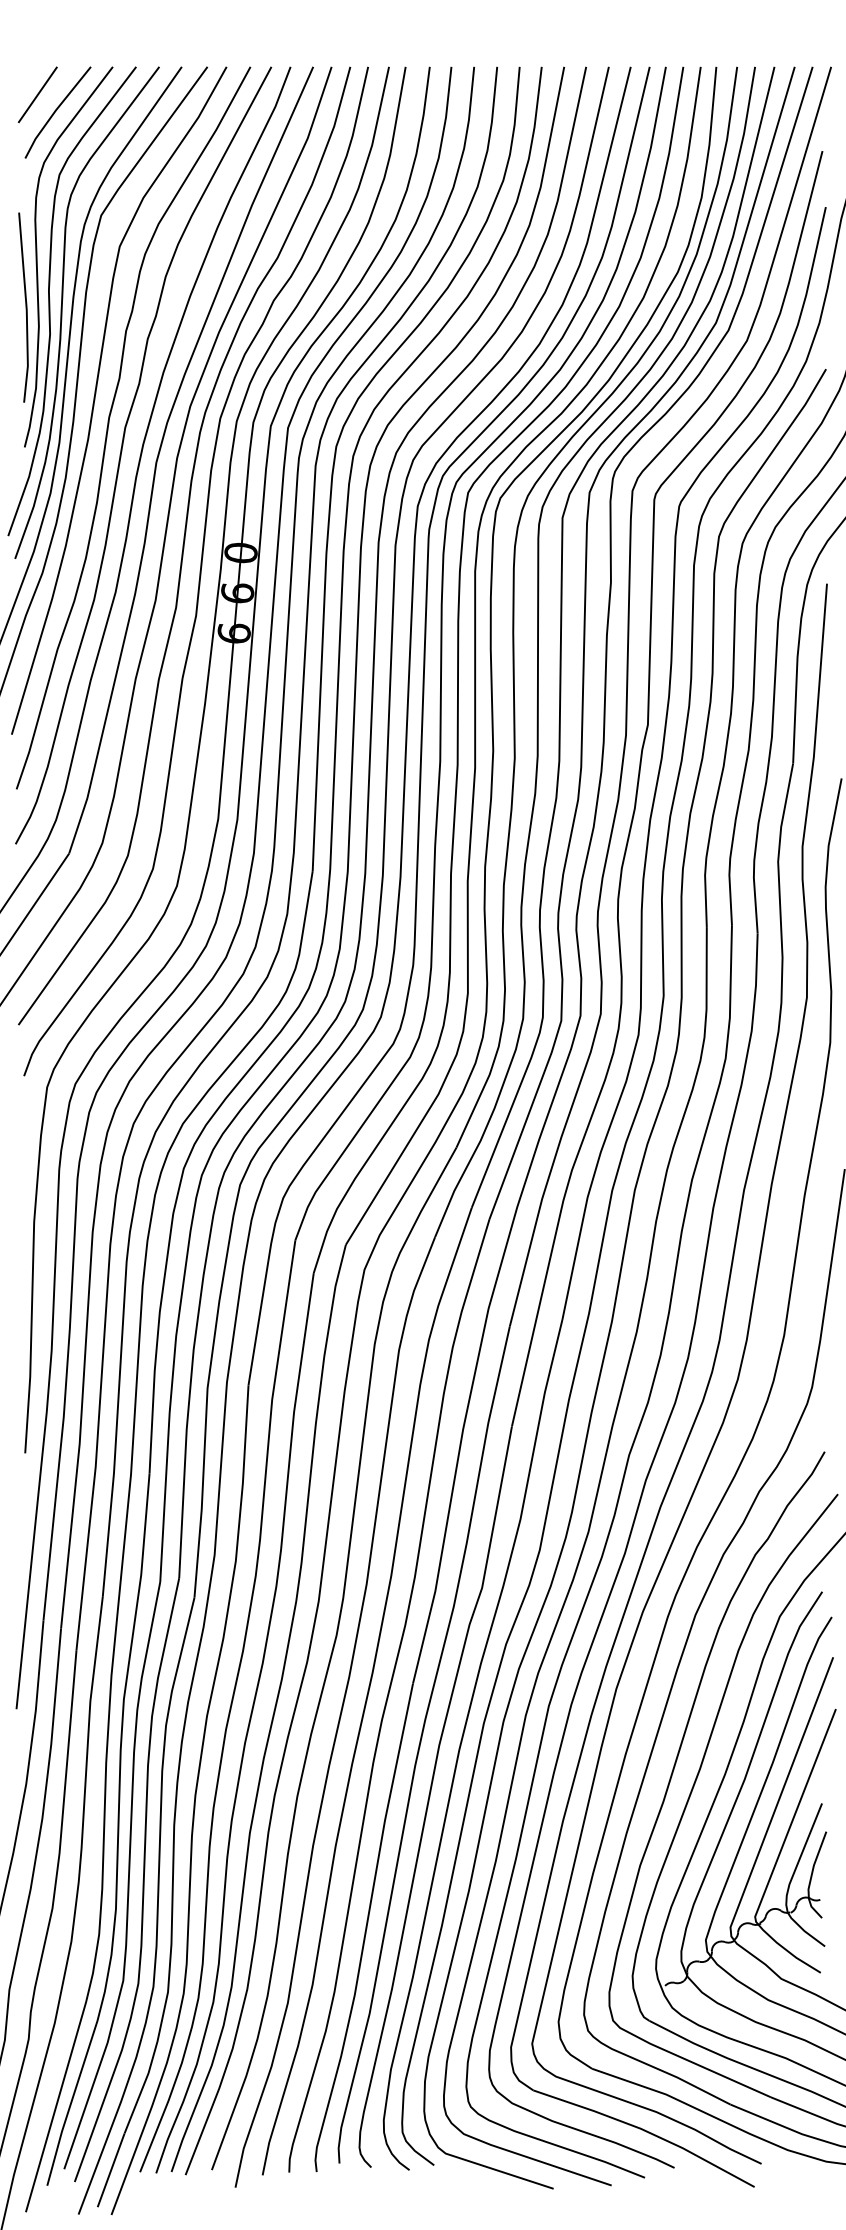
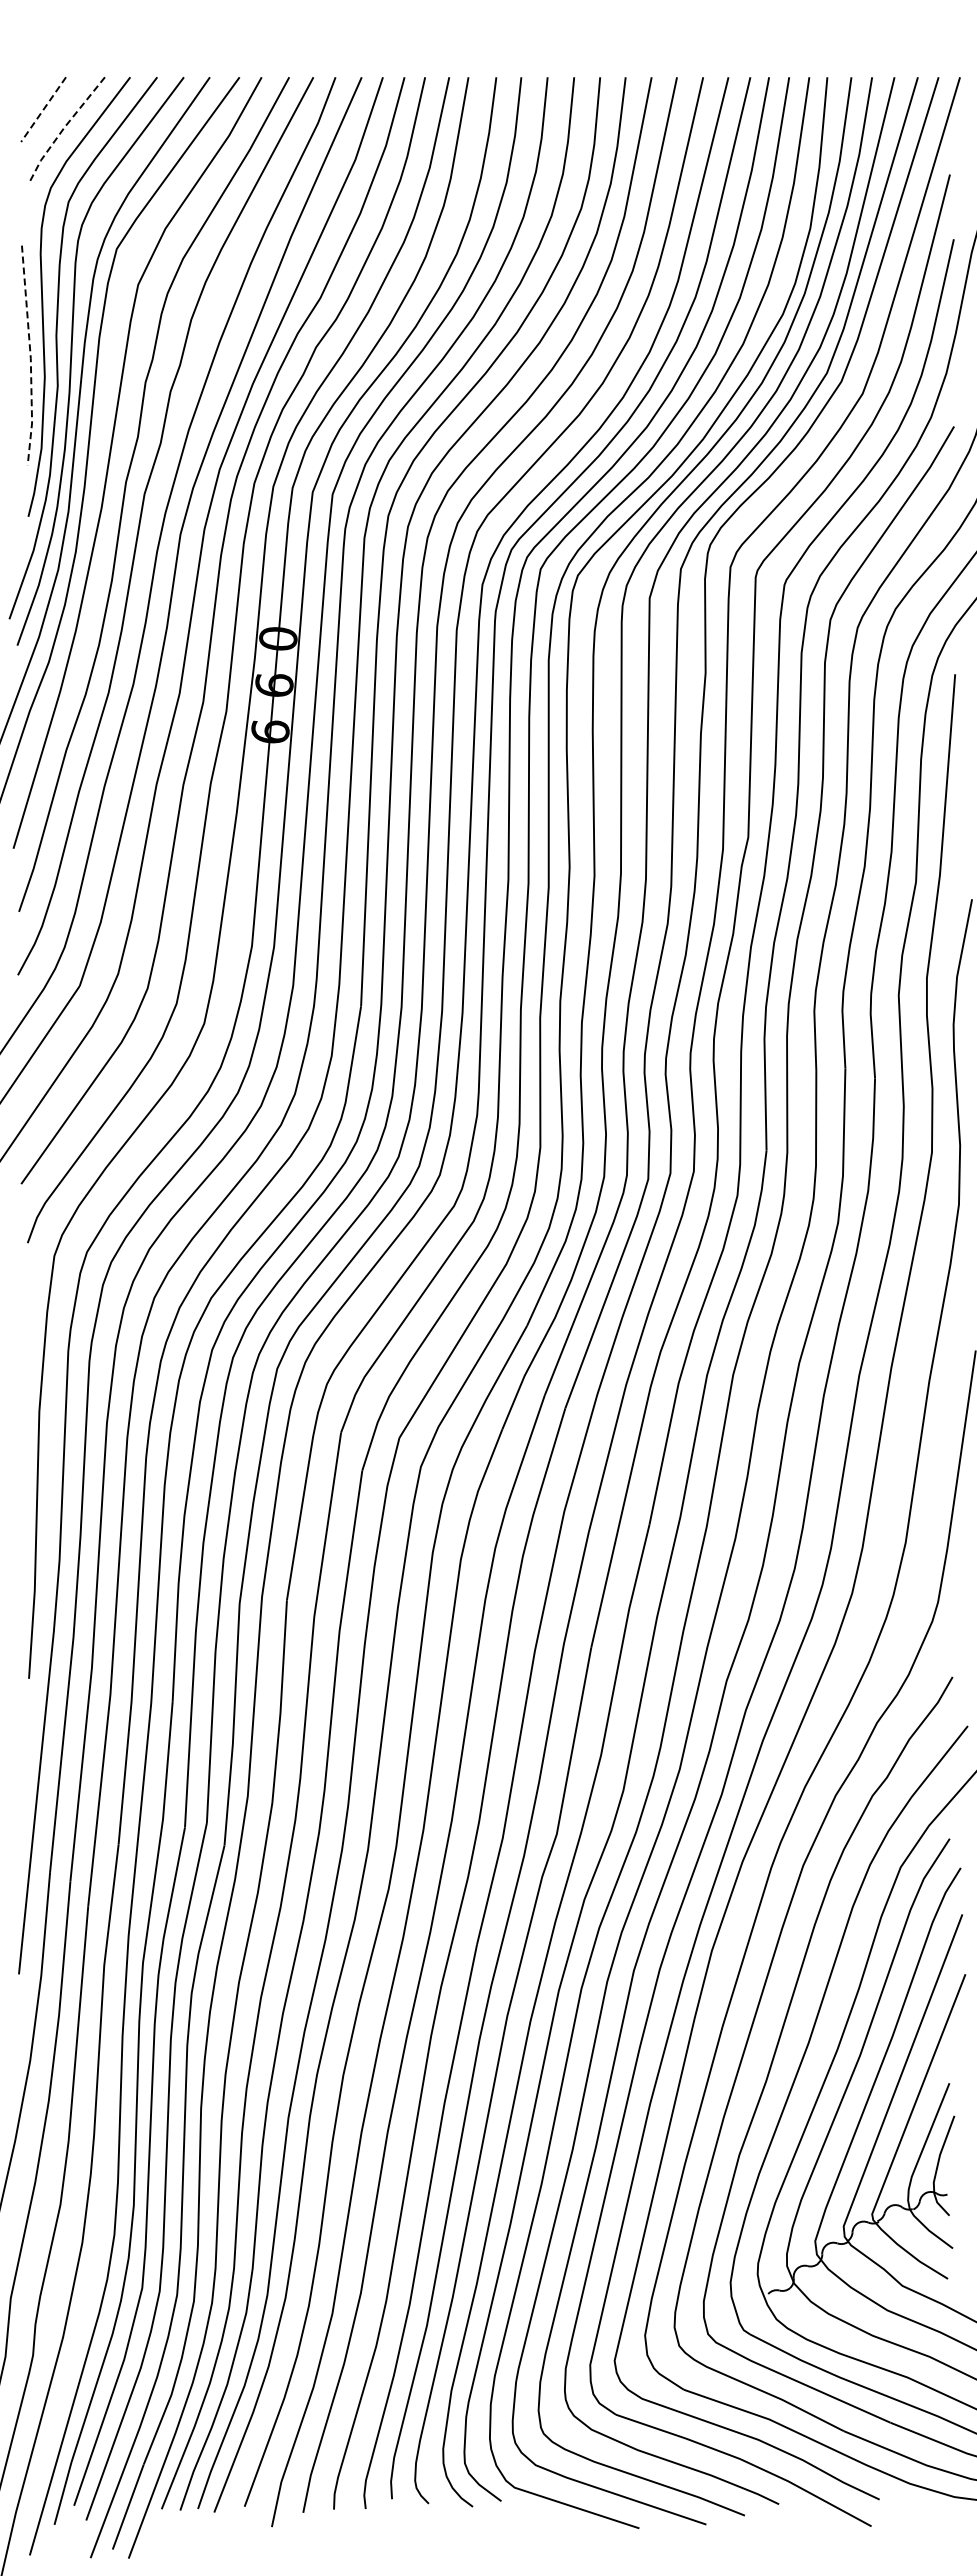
line: (37, 95) -> (43, 110), solid -> dashed
line: (55, 111) -> (64, 128), solid -> dashed
line: (26, 309) -> (30, 357), solid -> dashed

